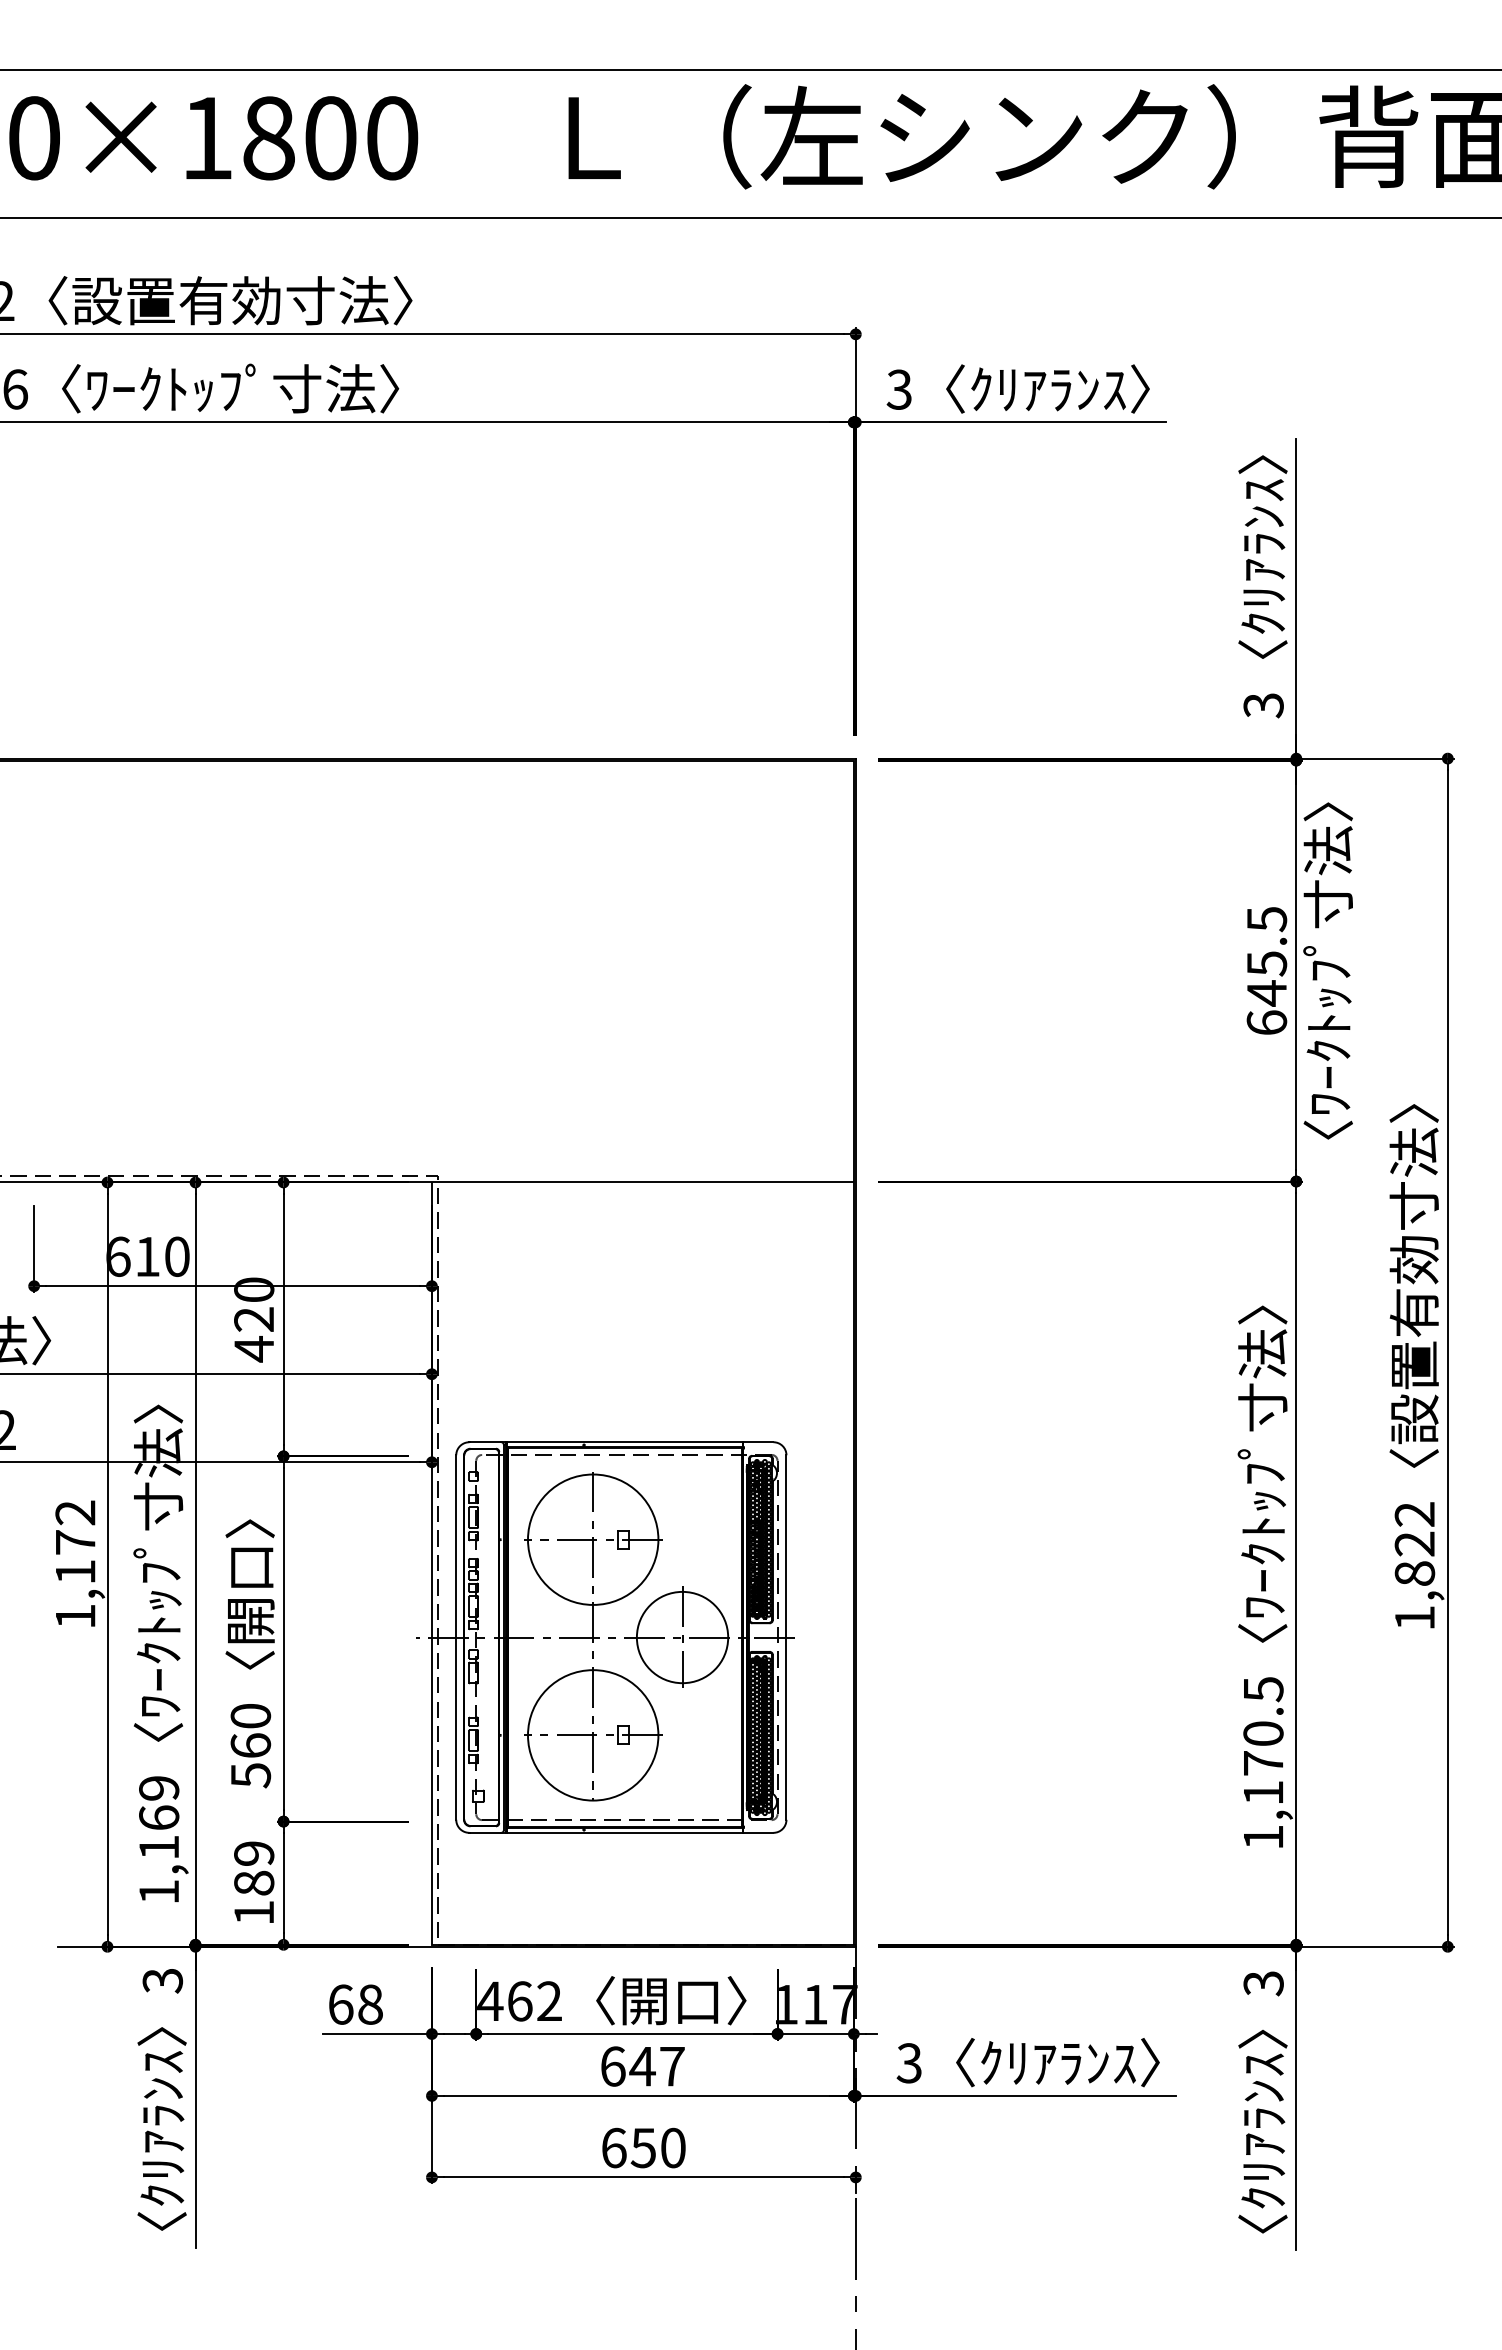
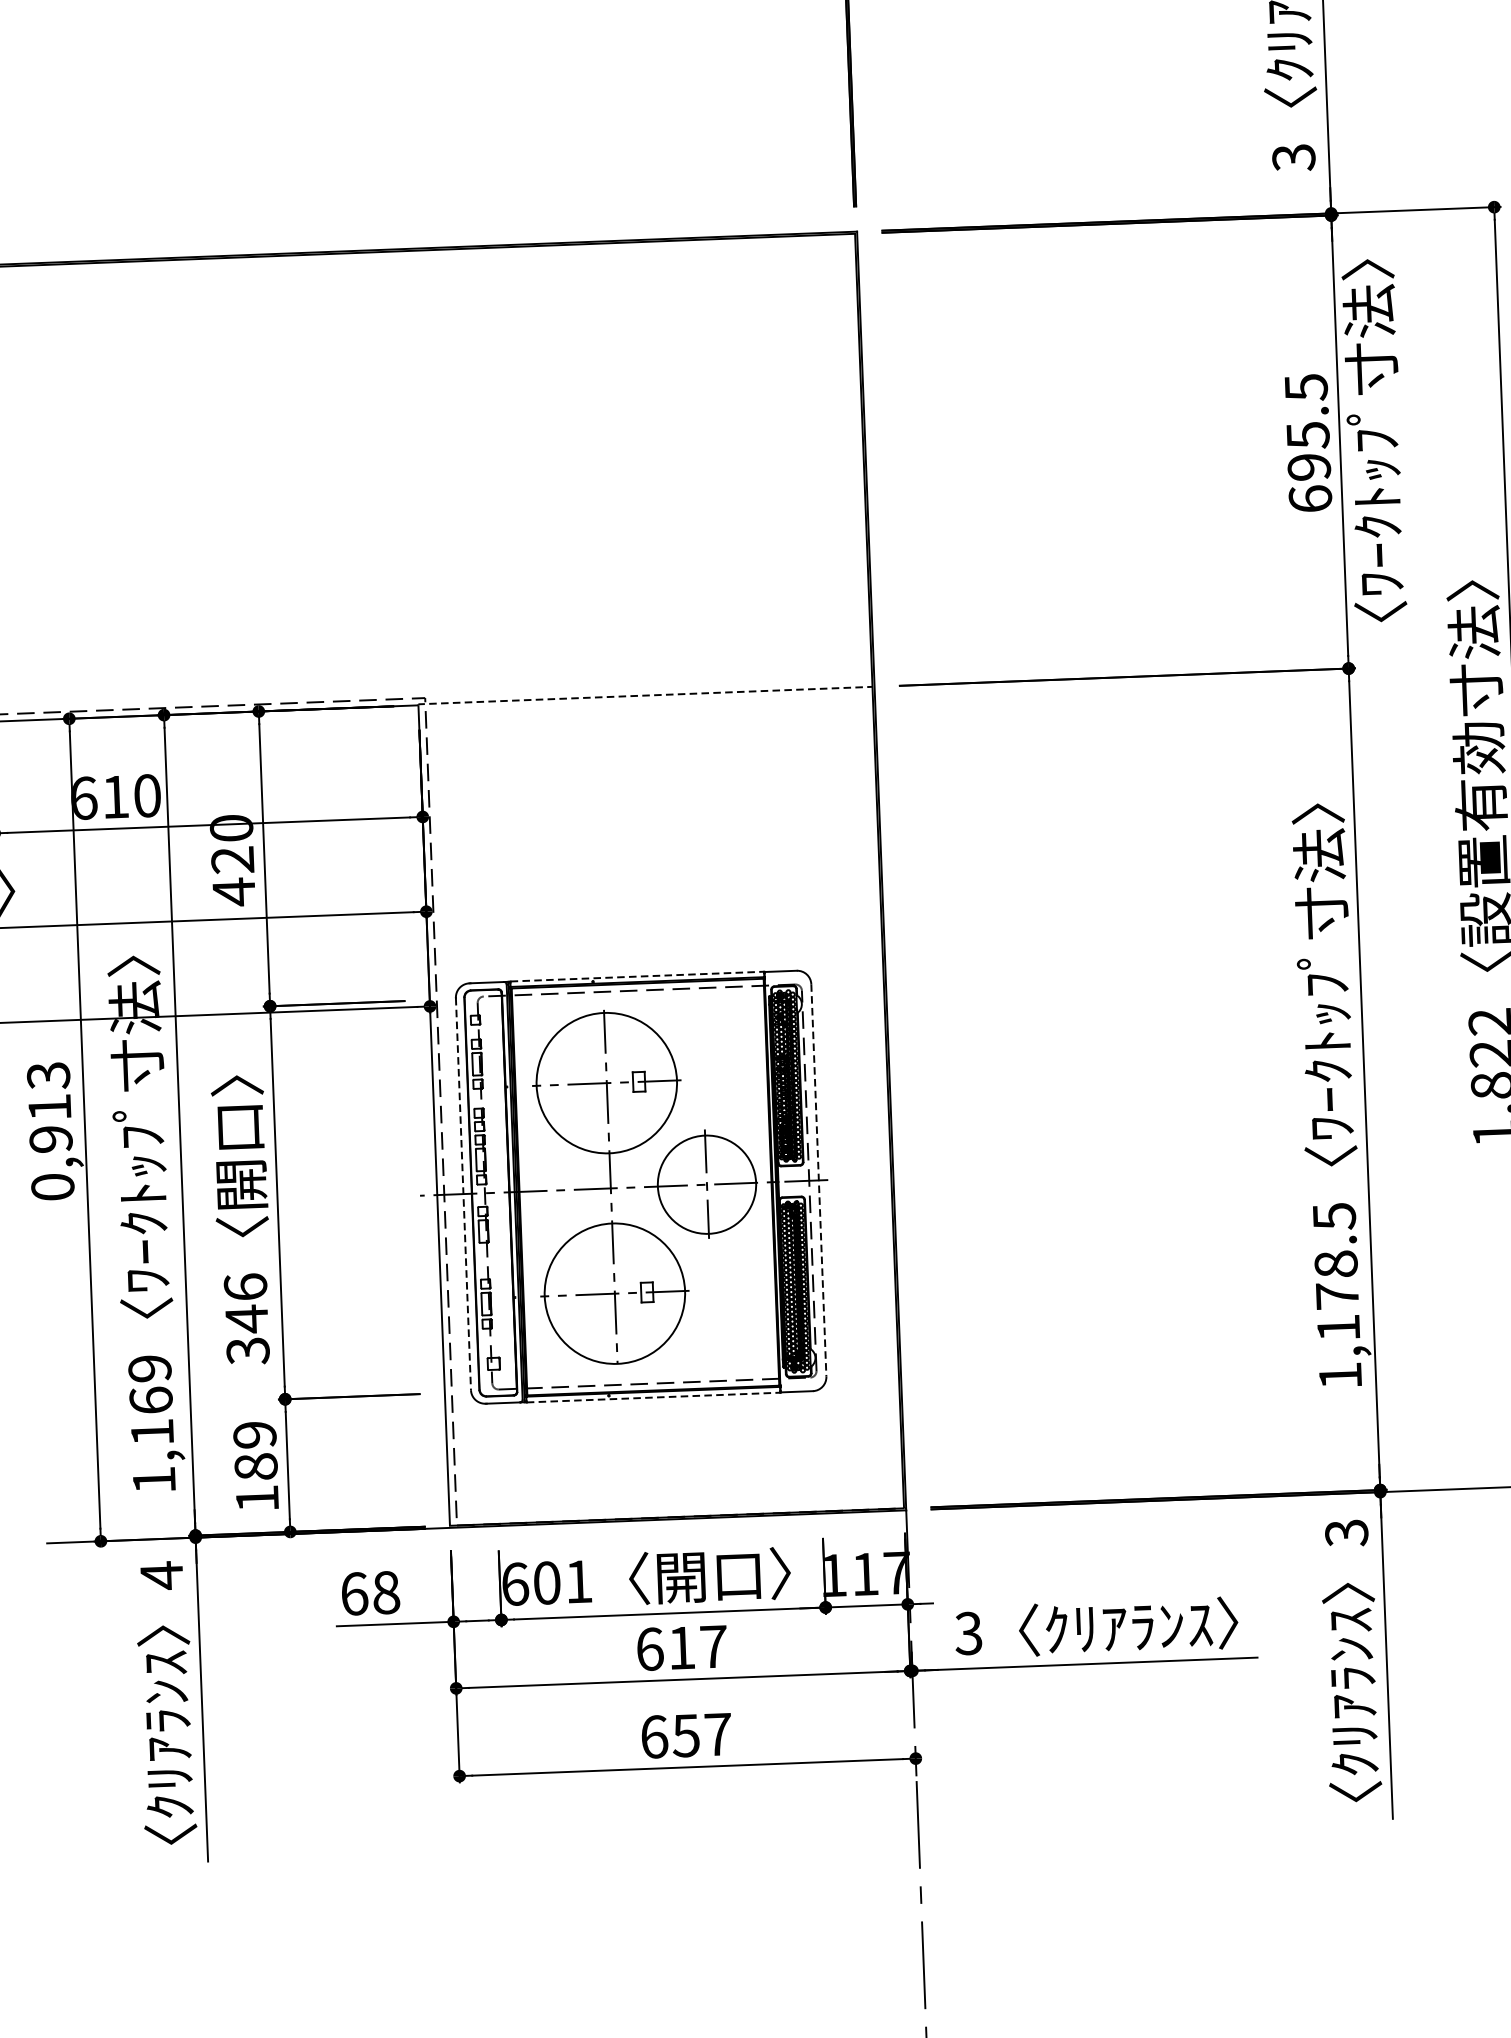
text: (1266, 993) -> (1308, 467), 645.5 -> 695.5
line: (641, 1181) -> (643, 695), solid -> dashed
line: (625, 1441) -> (637, 976), solid -> dashed
text: (75, 1564) -> (50, 1131), 1,172 -> 0,913
line: (456, 1638) -> (463, 1195), solid -> dashed
line: (786, 1638) -> (818, 1181), solid -> dashed
text: (1263, 1733) -> (1336, 1263), 1,170.5 -> 1,178.5
text: (250, 1745) -> (246, 1318), 560 -> 346
line: (625, 1833) -> (653, 1397), solid -> dashed
text: (162, 1980) -> (161, 1575), 3 -> 4
text: (519, 2001) -> (546, 1583), 462 -> 601
text: (642, 2066) -> (681, 1648), 647 -> 617
text: (673, 2147) -> (718, 1733), 650 -> 657

